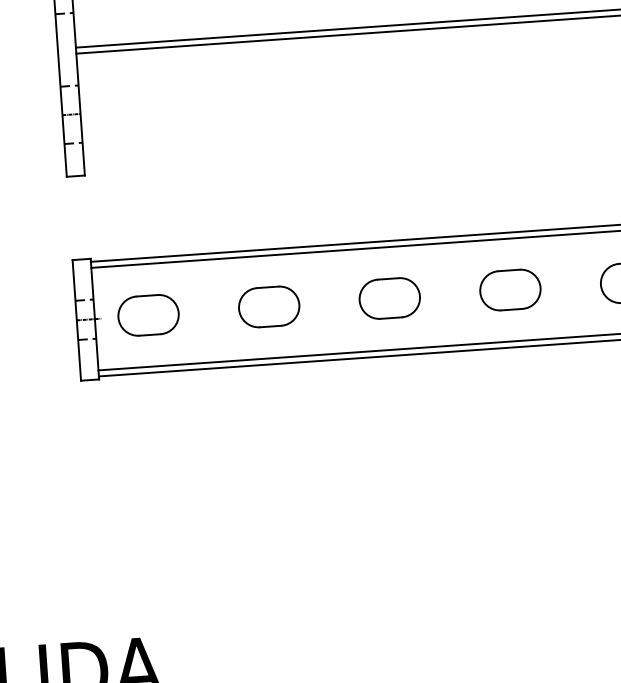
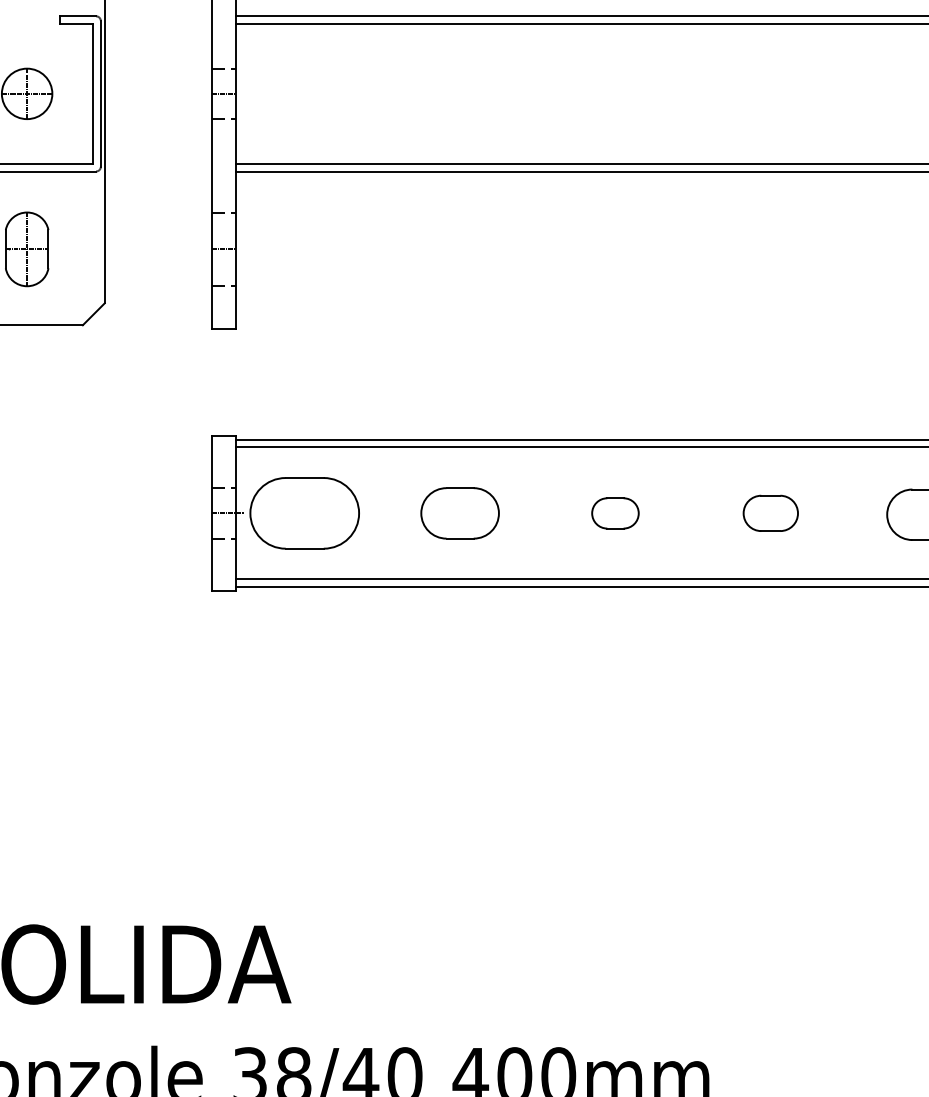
part: (510, 290) -> (770, 513), size x0.7
part: (389, 298) -> (615, 513), size x0.6
part: (148, 315) -> (304, 513), size x1.4

